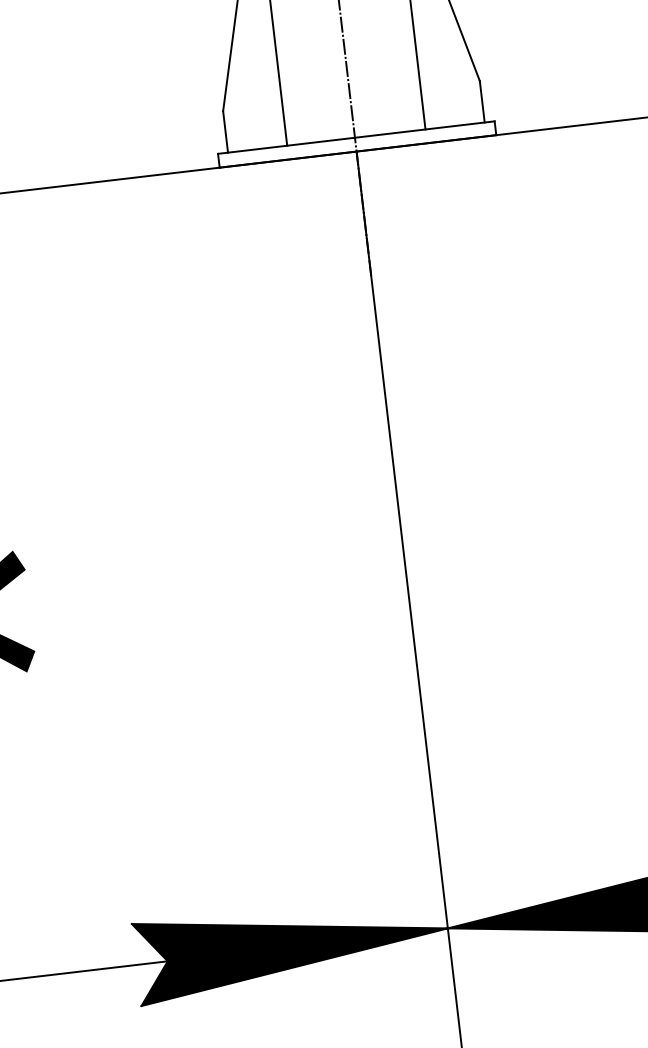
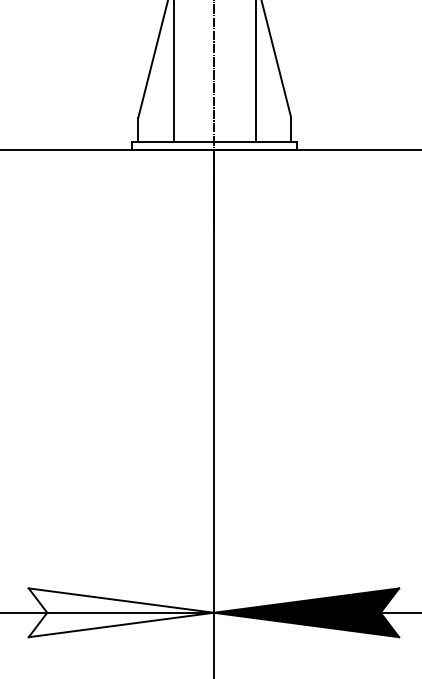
fill: (290, 946) -> (120, 612), removed

